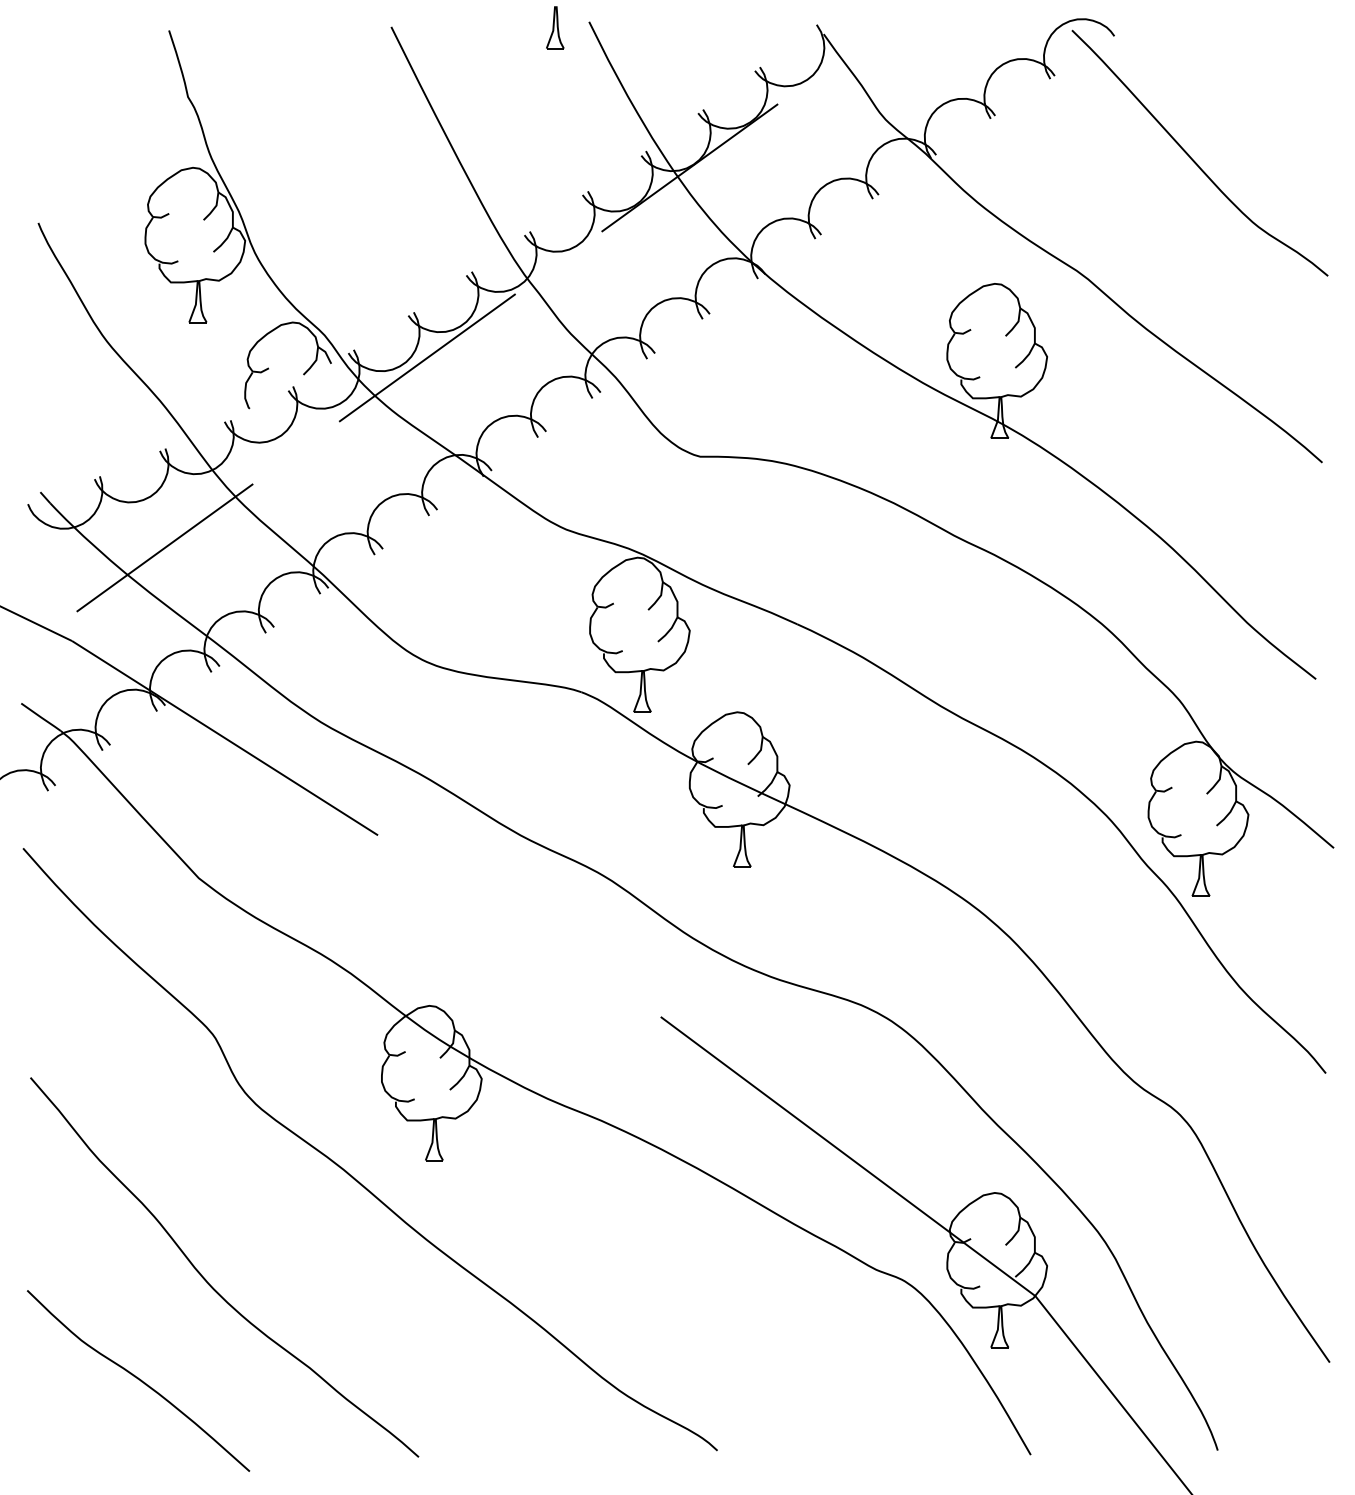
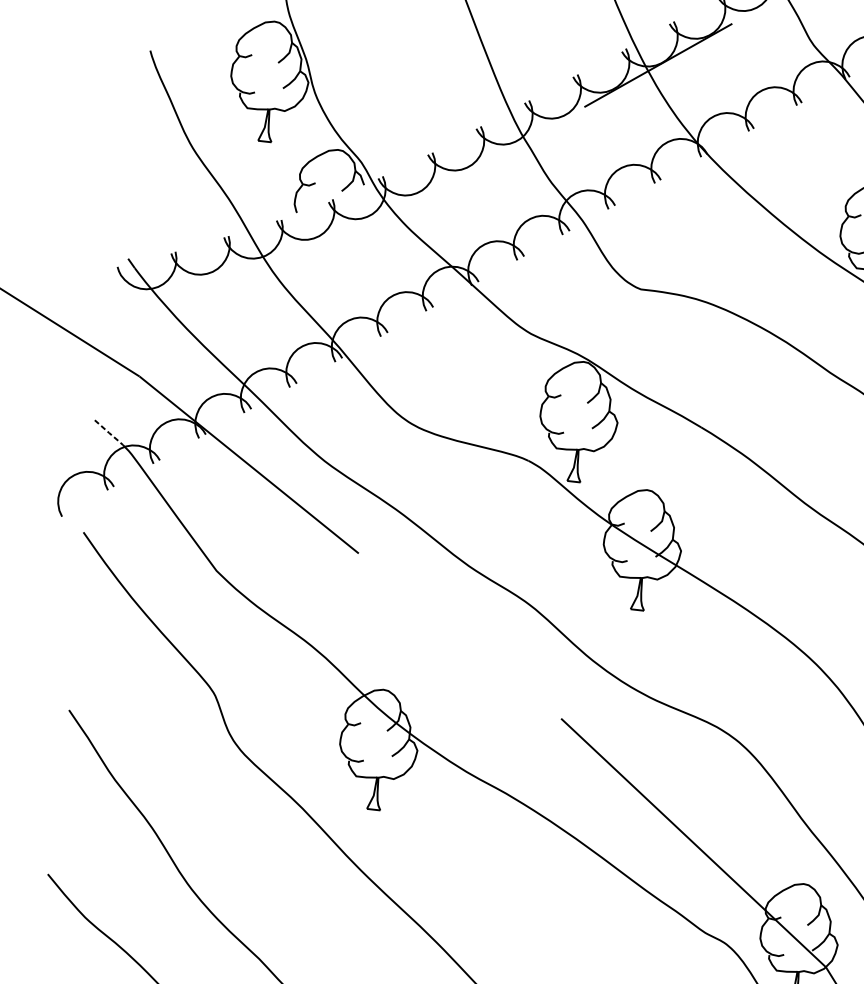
line: (426, 357) -> (438, 188), removed
line: (164, 547) -> (219, 312), removed
line: (41, 717) -> (109, 432), solid -> dashed

